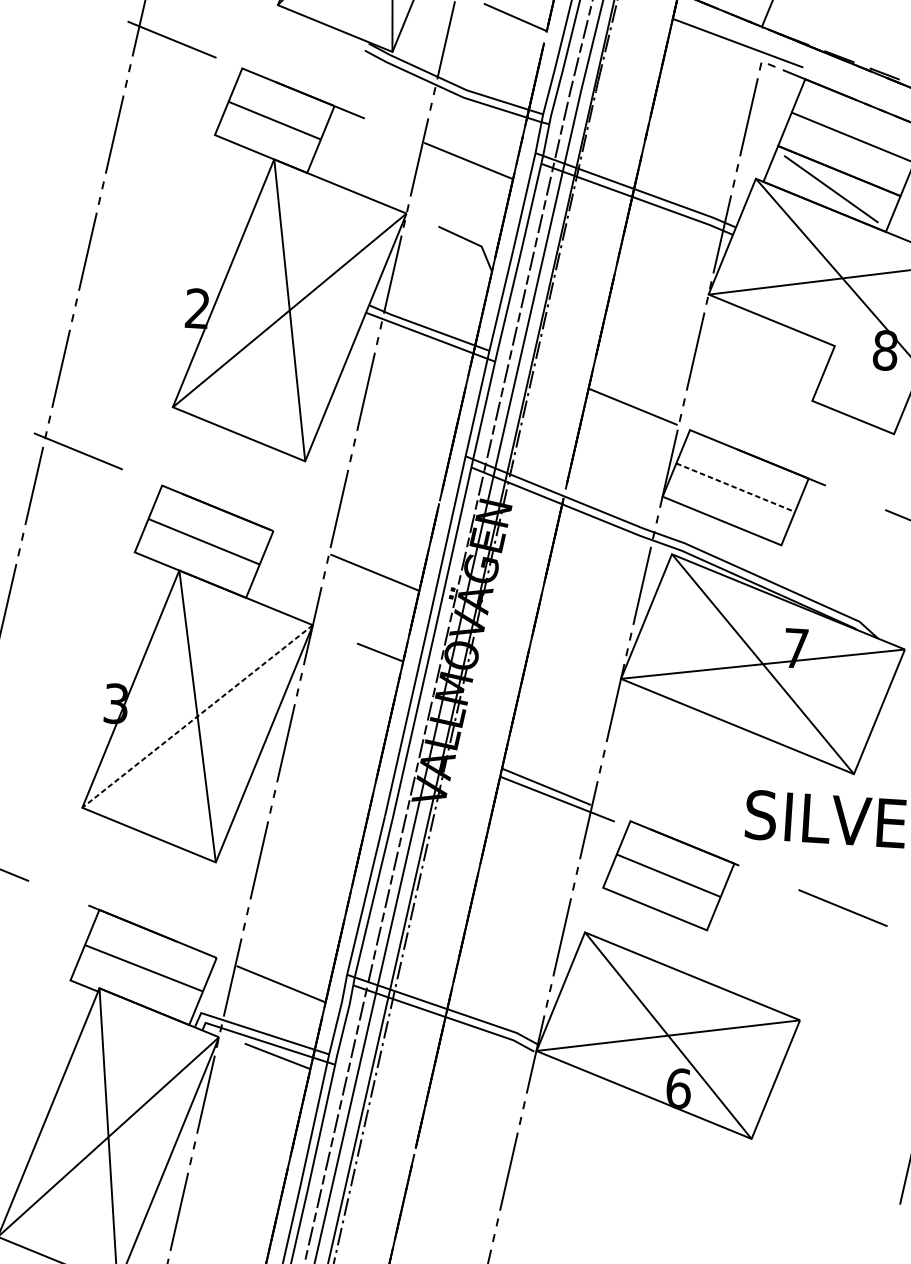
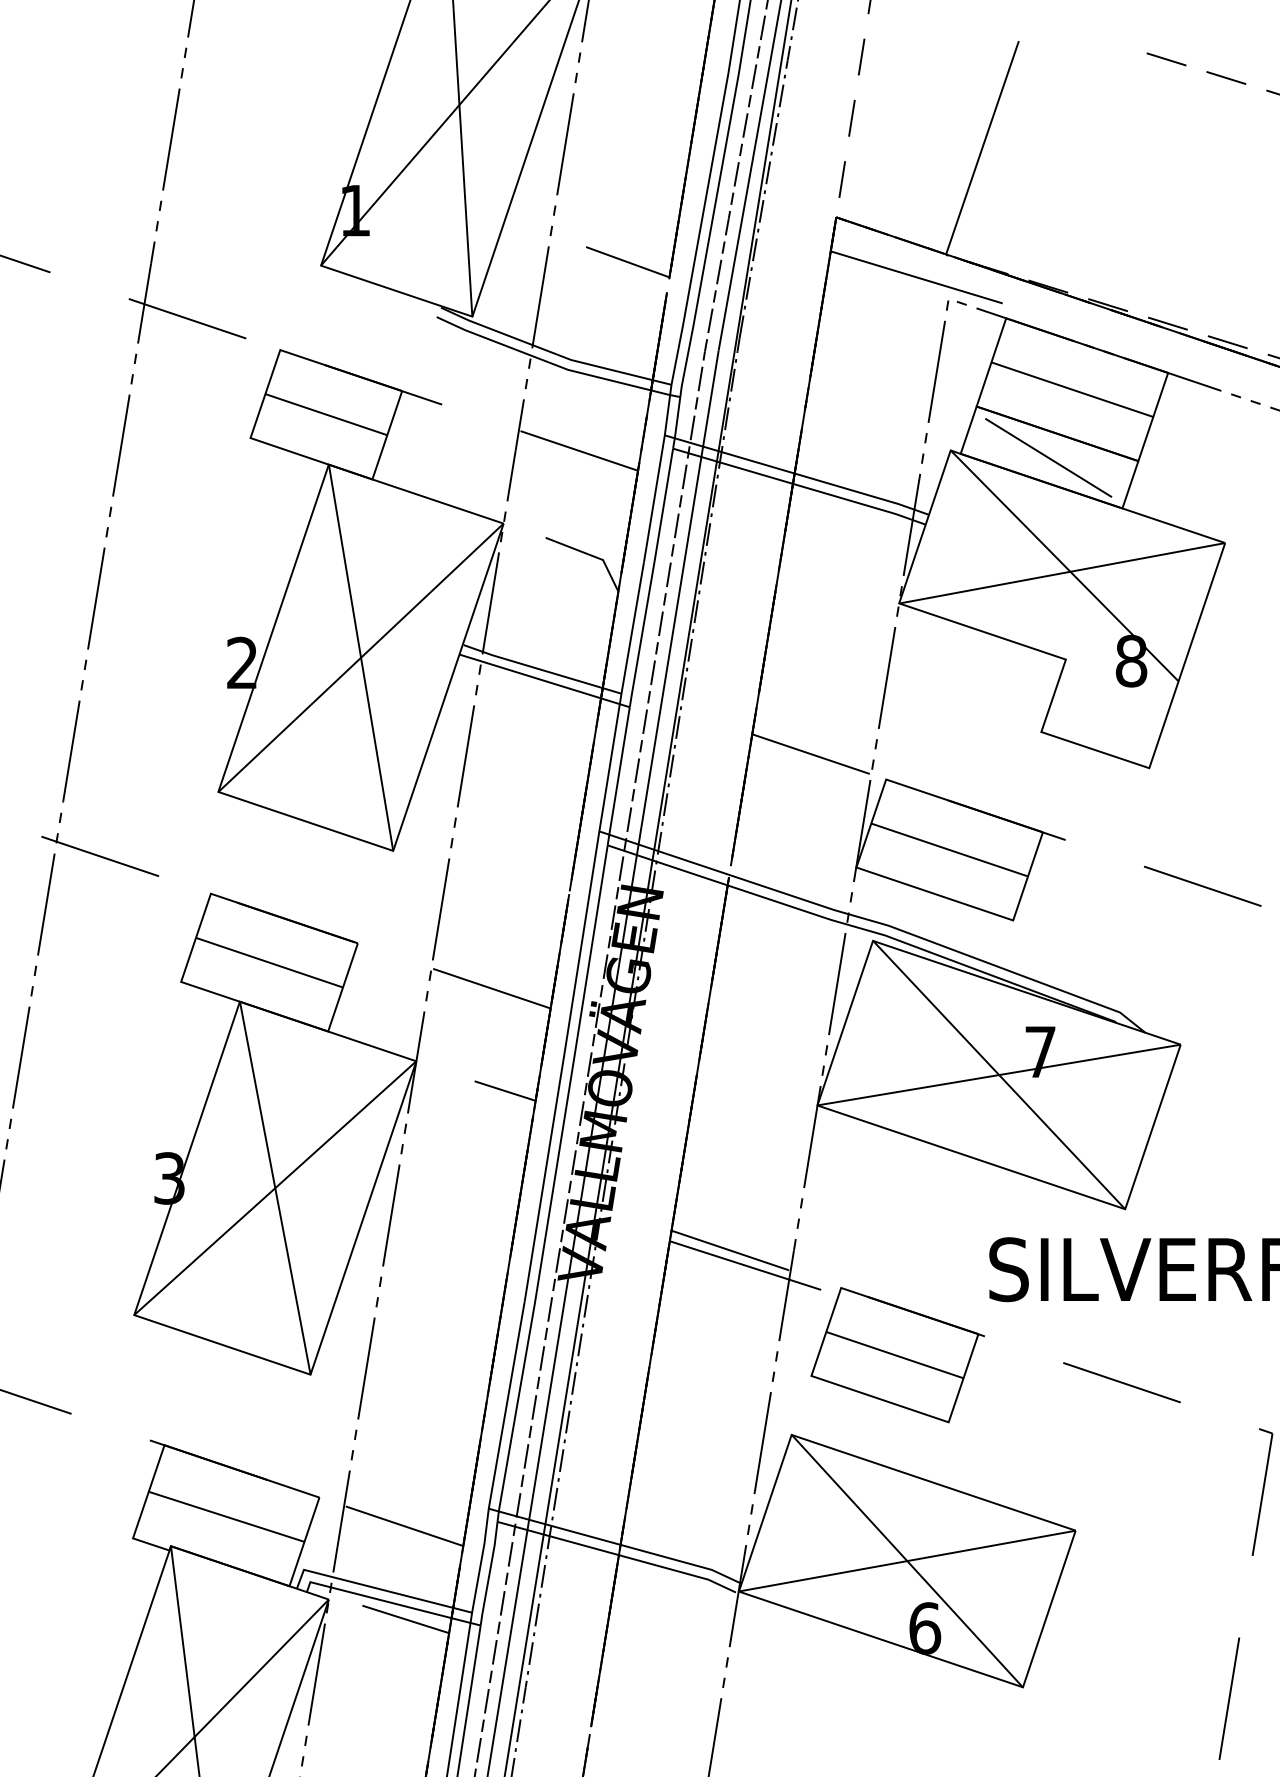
line: (735, 487) -> (949, 849), dashed -> solid
line: (197, 716) -> (275, 1188), dashed -> solid

